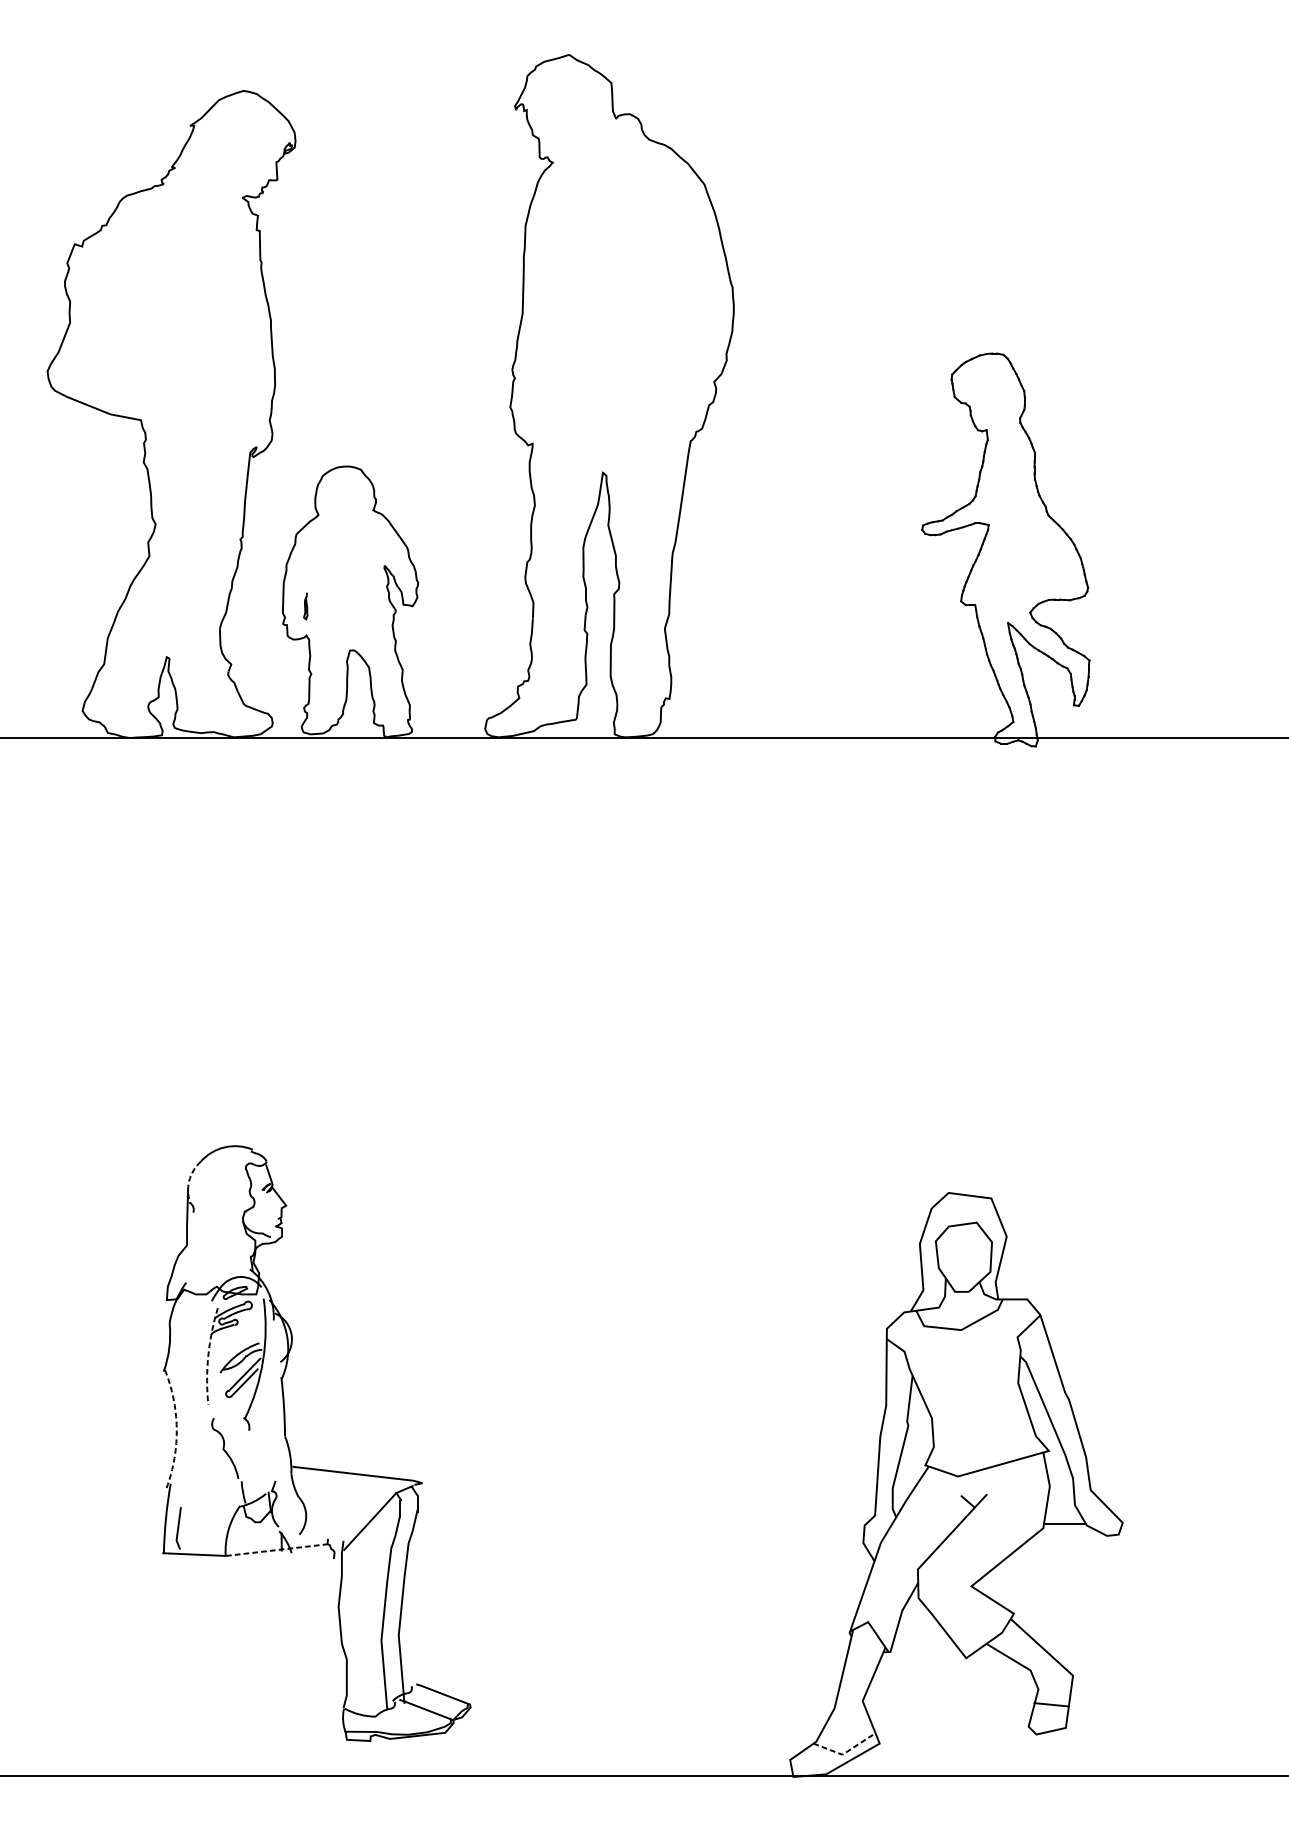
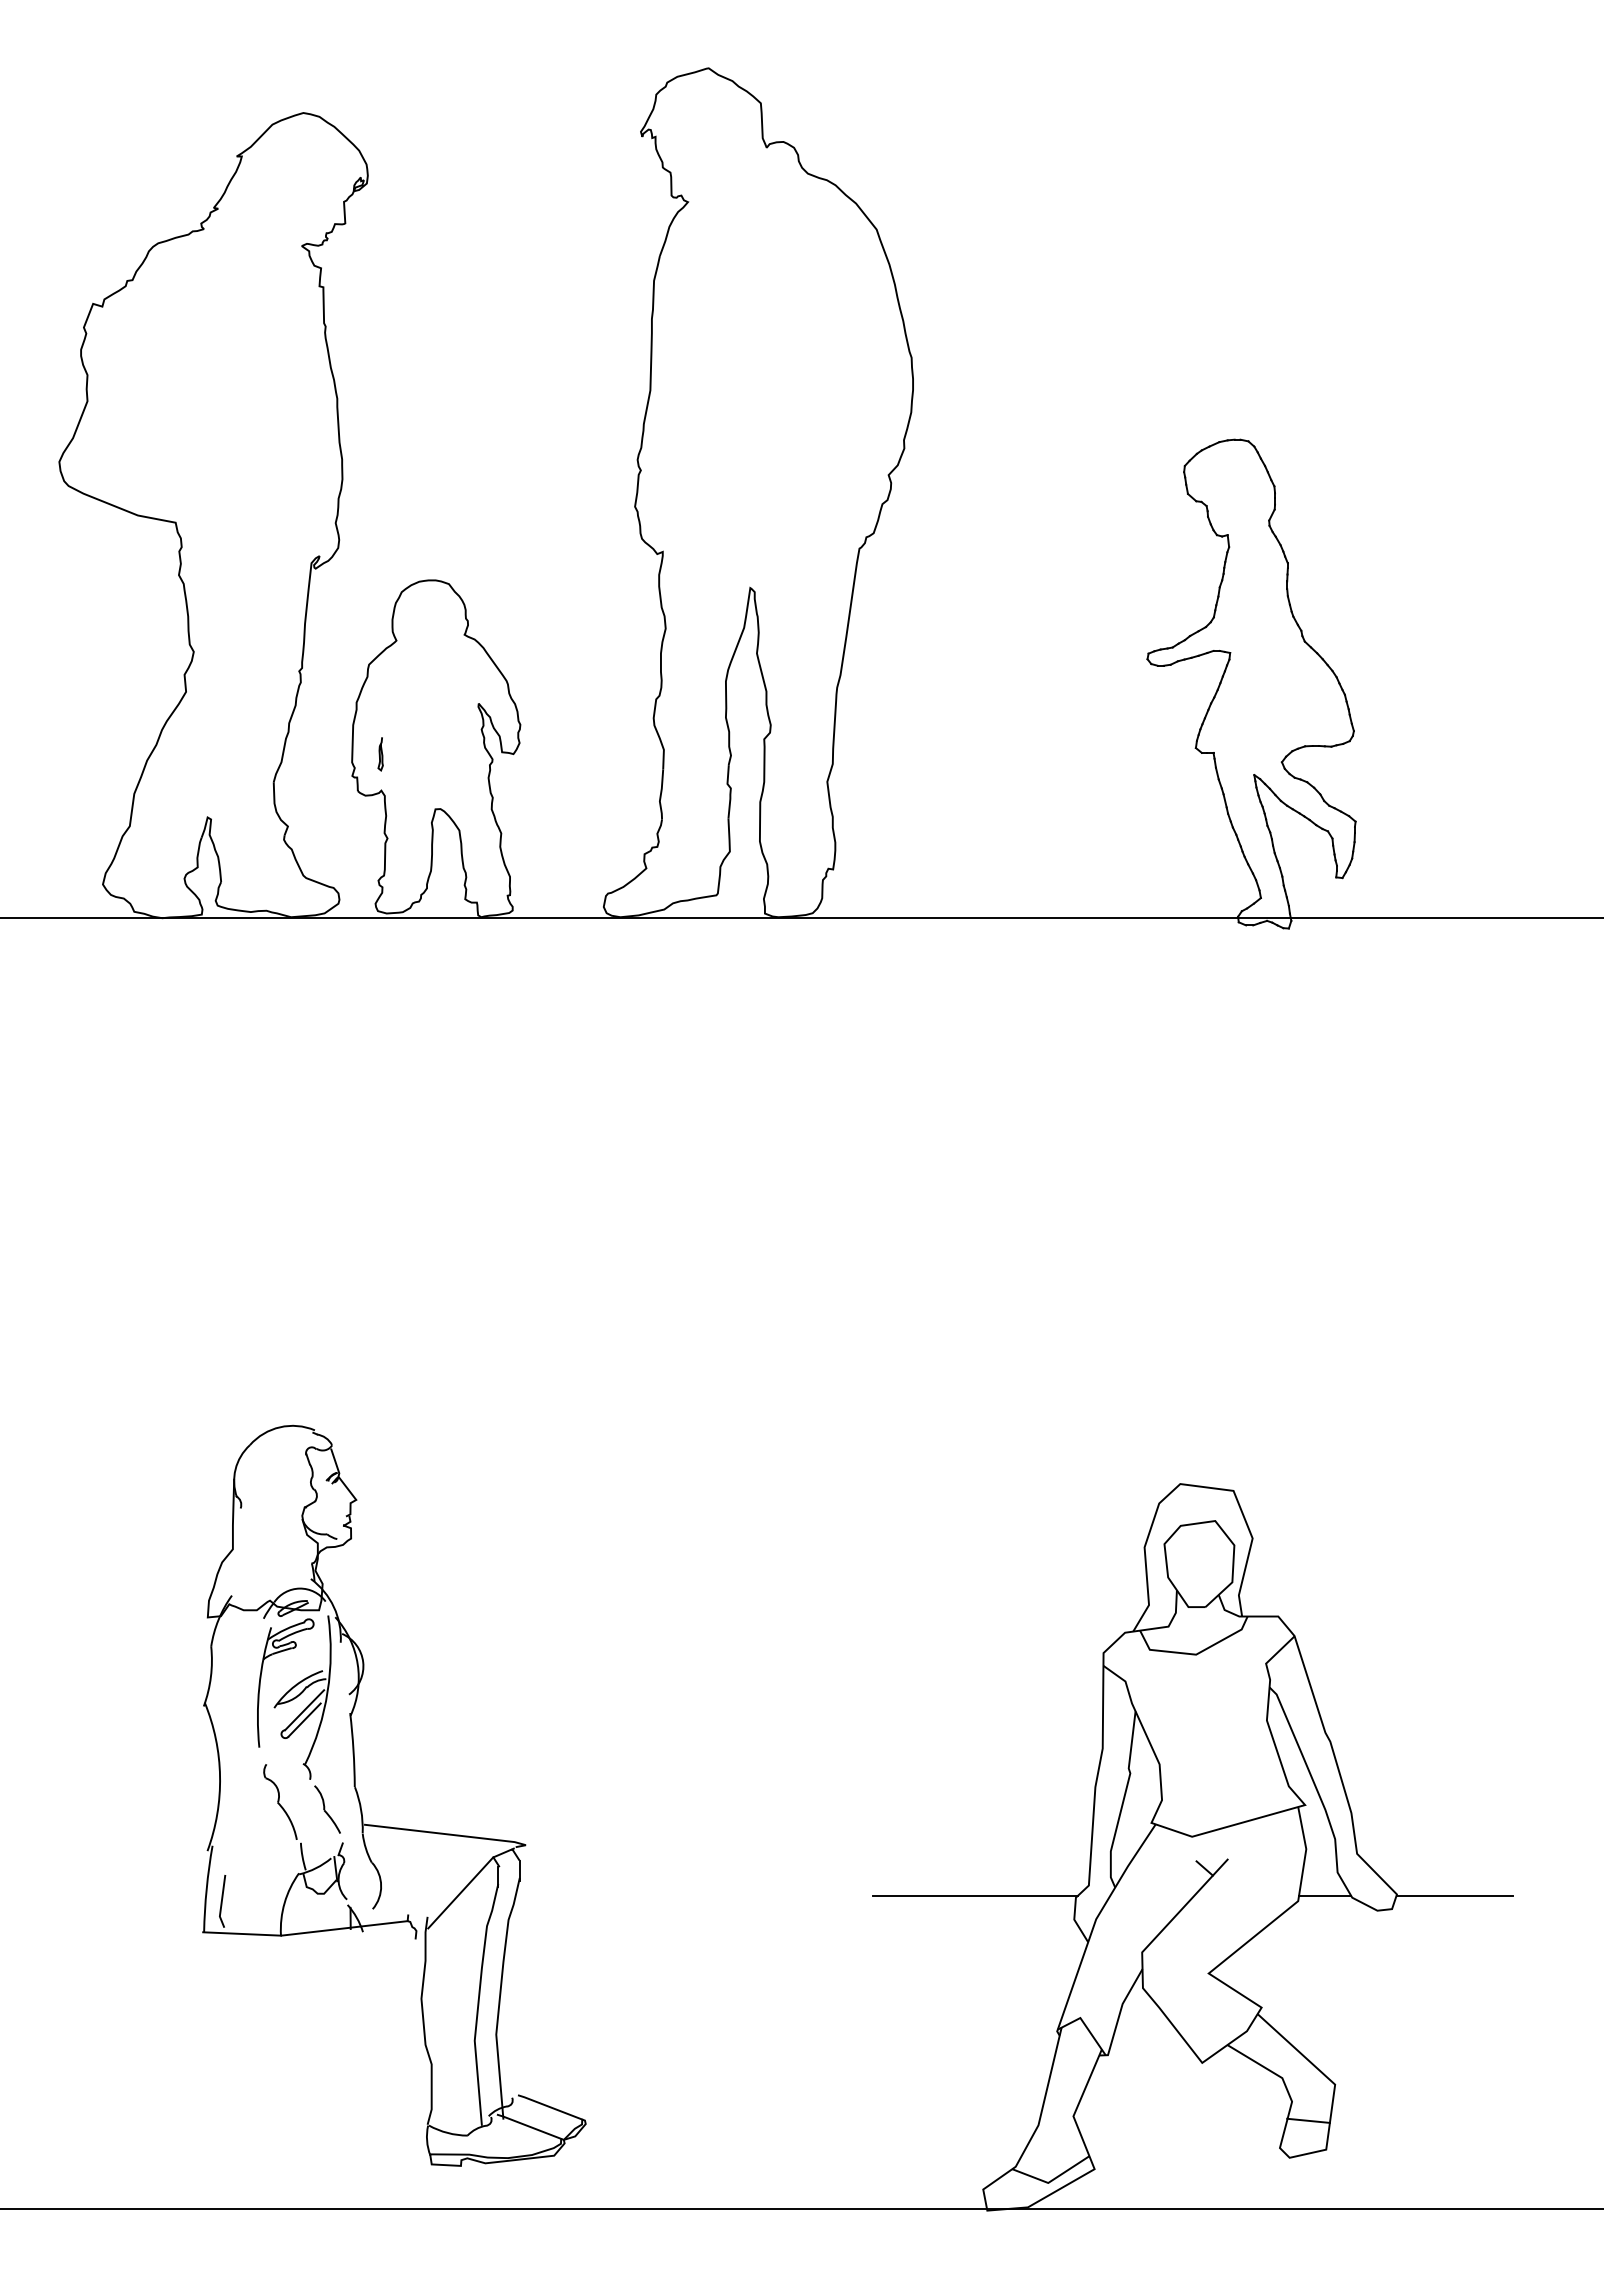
arc: (189, 1181) -> (235, 1469), dashed -> solid
arc: (208, 1355) -> (259, 1686), dashed -> solid
arc: (177, 1428) -> (220, 1776), dashed -> solid
part: (263, 1454) -> (327, 1809), added
line: (783, 1523) -> (975, 1895), added
line: (1168, 1523) -> (1454, 1895), added
line: (276, 1550) -> (344, 1928), dashed -> solid
line: (845, 1752) -> (1052, 2180), dashed -> solid

